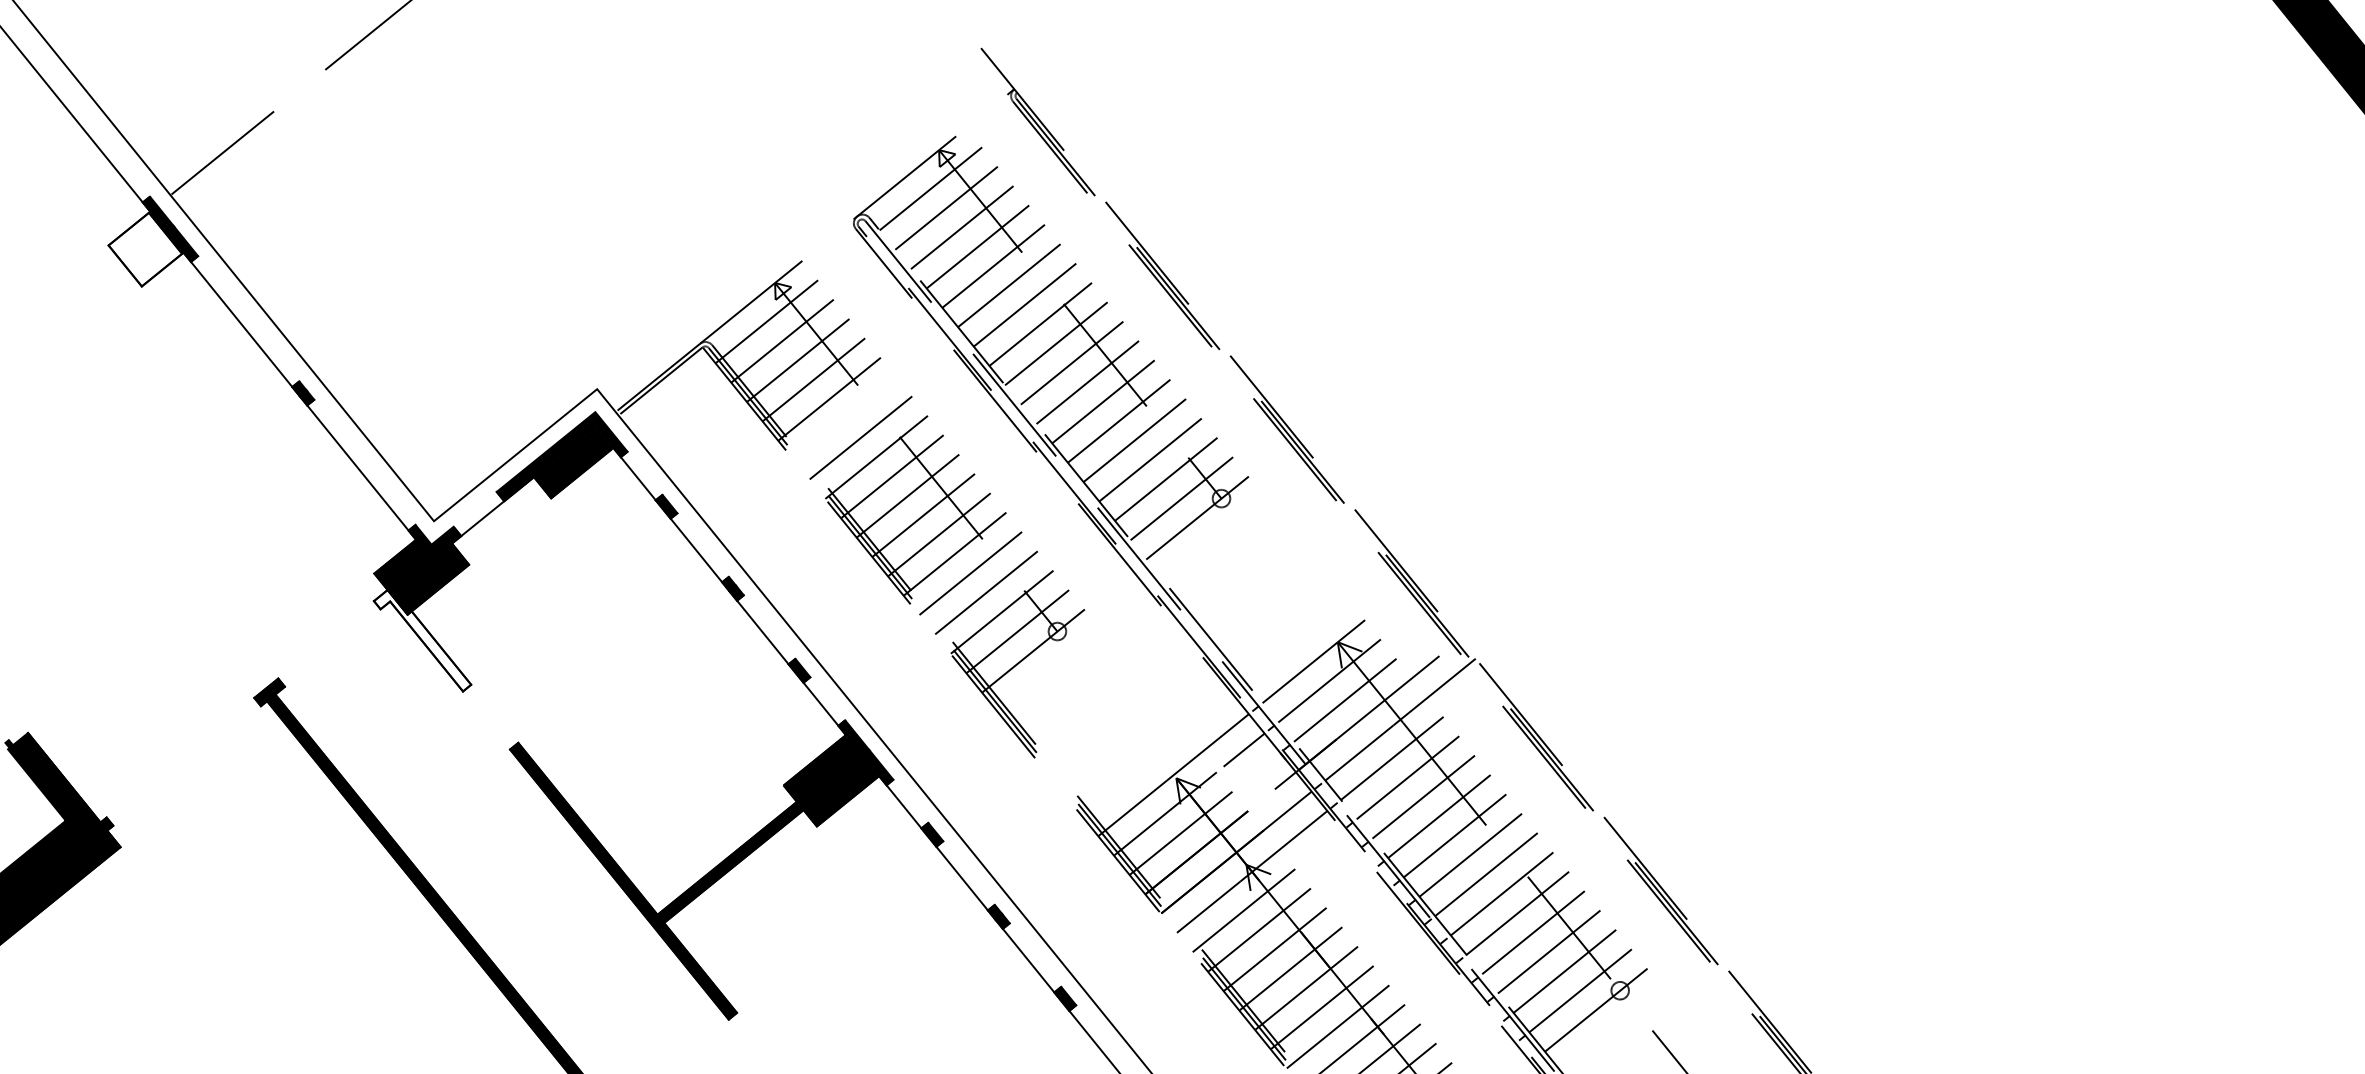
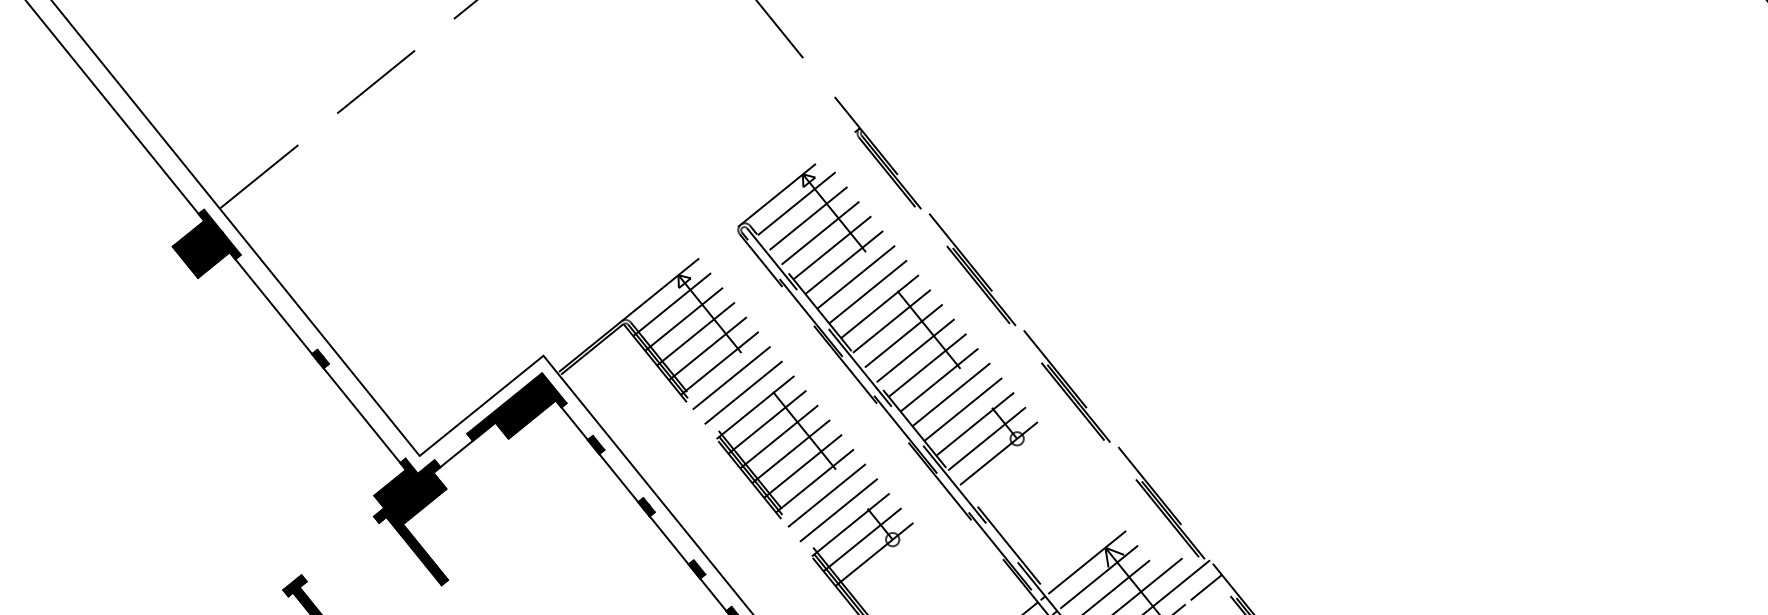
fill: (145, 249) -> (200, 249), added
line: (844, 418) -> (731, 378), added
fill: (422, 640) -> (410, 546), added
line: (1470, 694) -> (1206, 587), added

